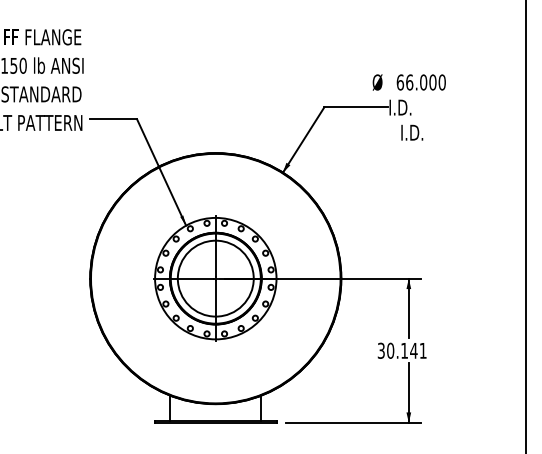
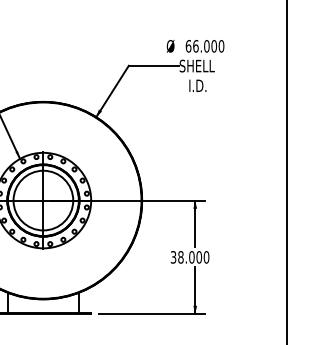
text: (411, 107) -> (197, 65), I.D. -> SHELL
text: (406, 350) -> (193, 257), 30.141 -> 38.000

